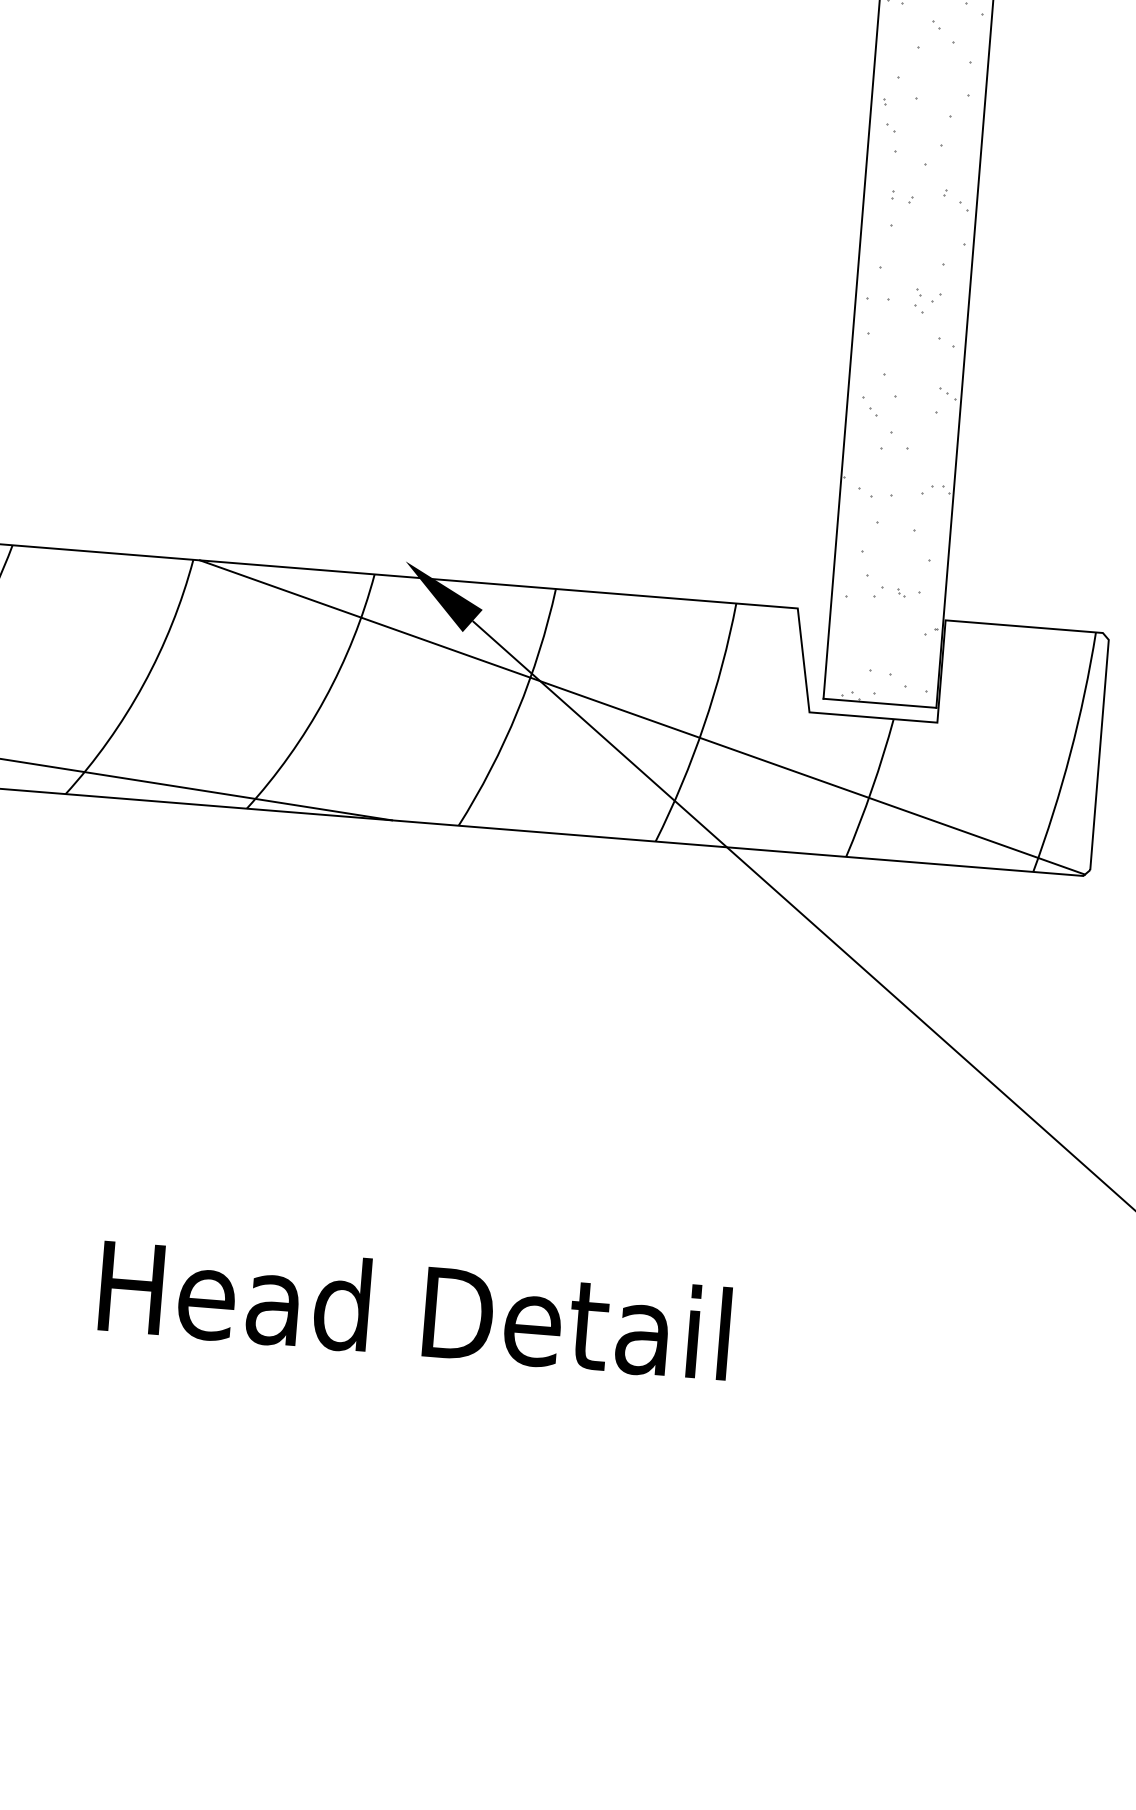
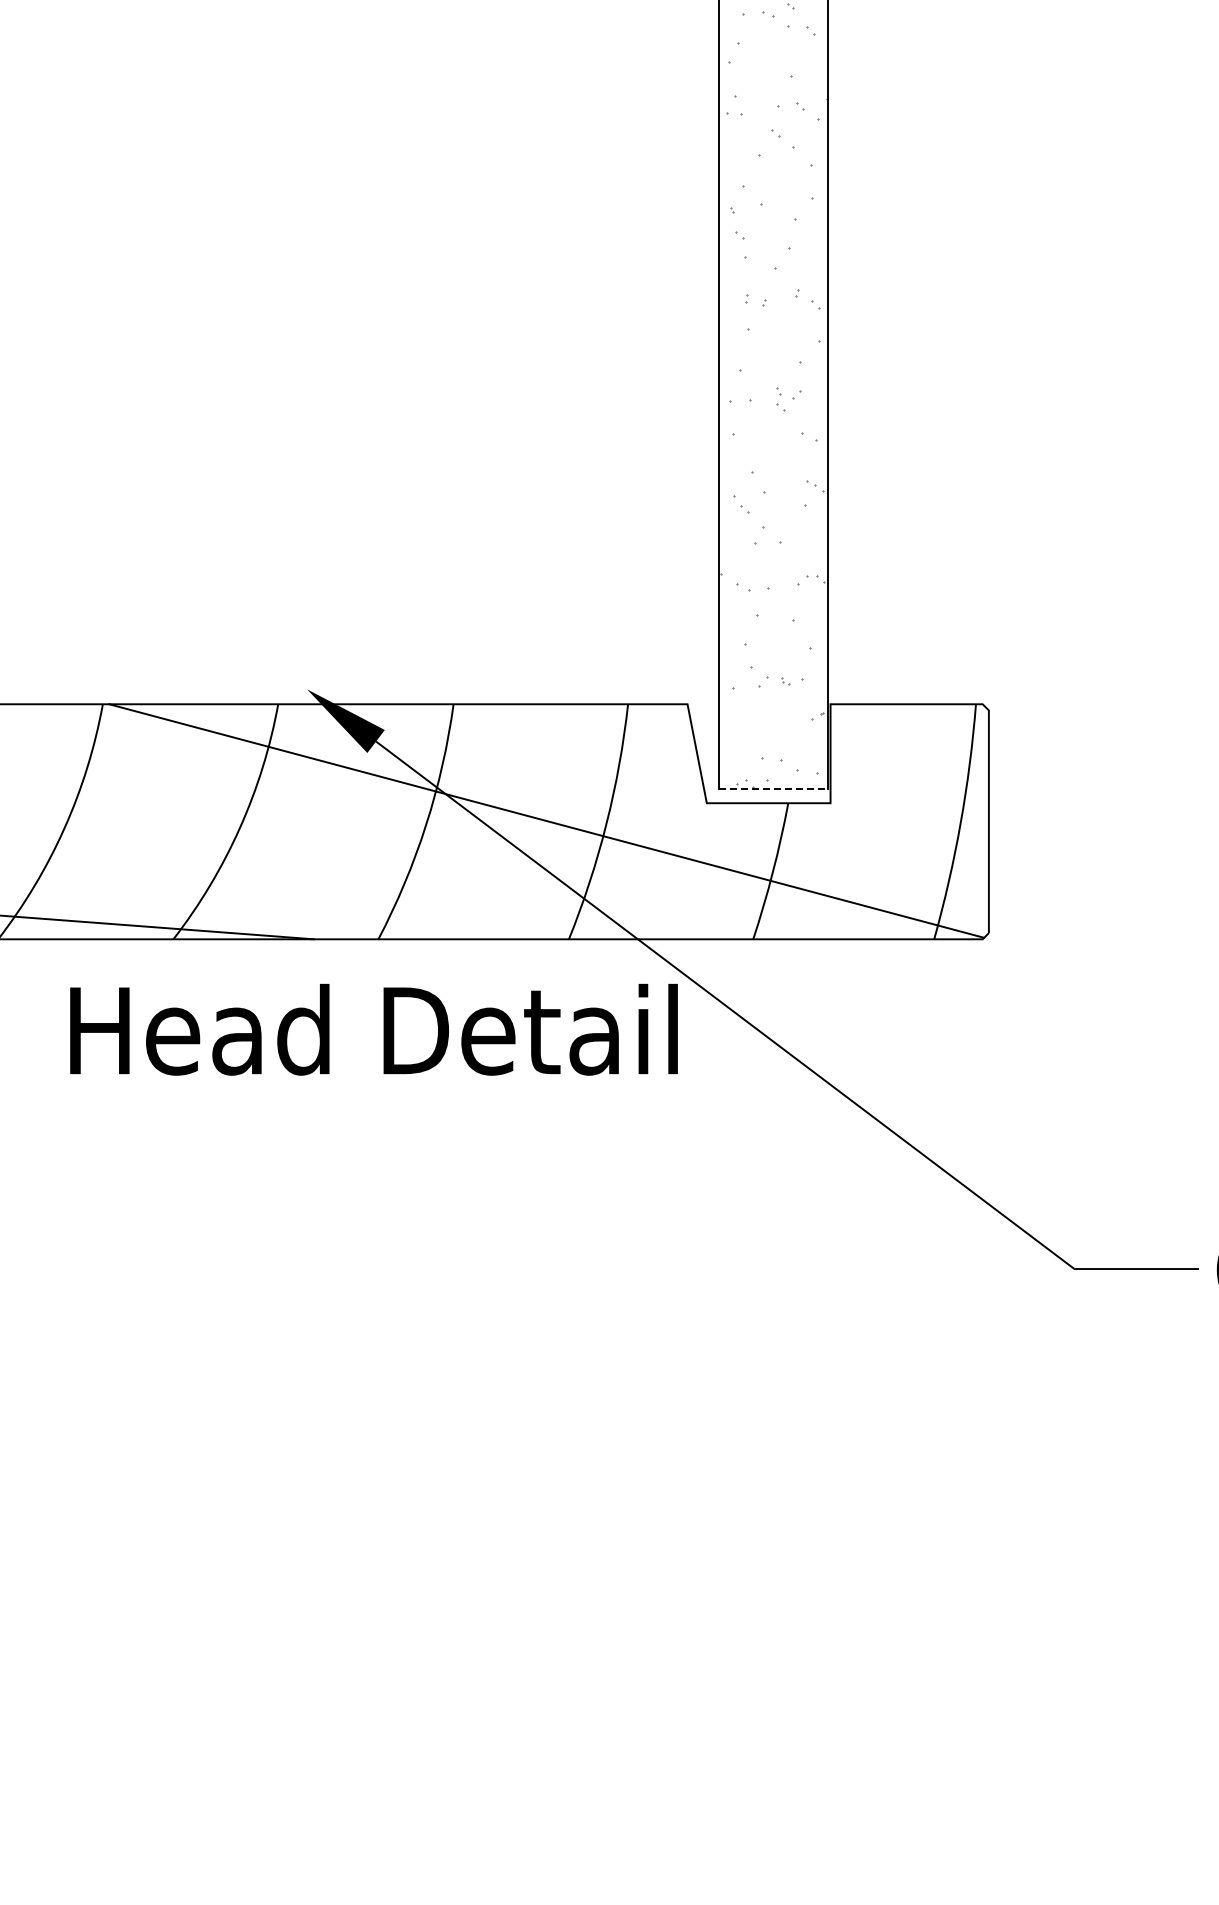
line: (879, 703) -> (773, 789), solid -> dashed
text: (414, 1309) -> (373, 1029), moved

